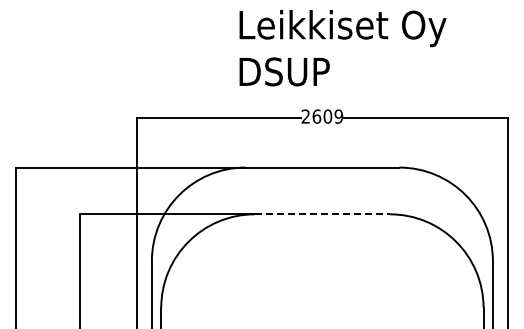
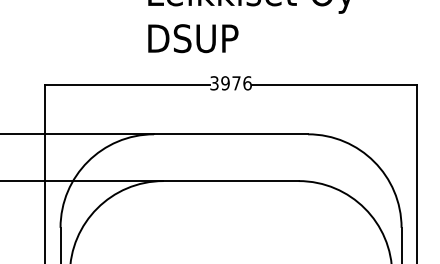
text: (322, 116) -> (231, 83), 2609 -> 3976
line: (322, 214) -> (231, 181), dashed -> solid

